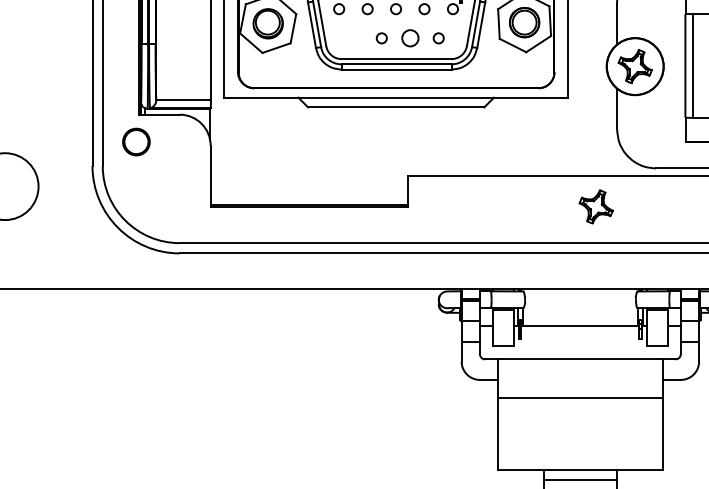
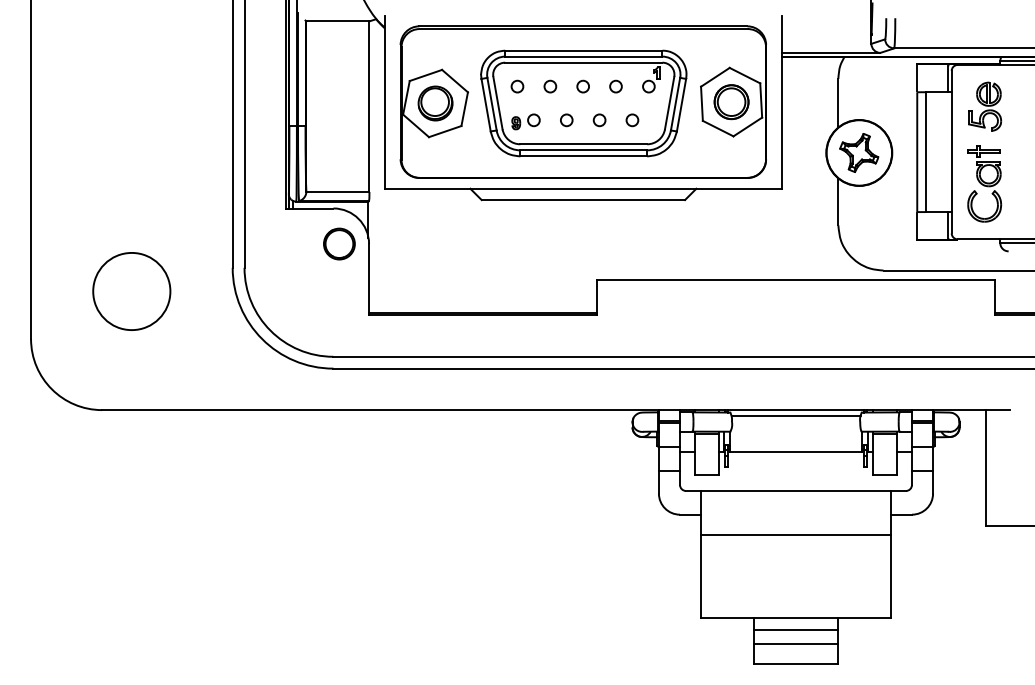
circle: (410, 38) -> (599, 120), size x0.62
part: (346, 39) -> (525, 121), added
part: (136, 141) -> (339, 243), moved
part: (596, 206) -> (814, 314), removed
line: (579, 294) -> (795, 415), added

